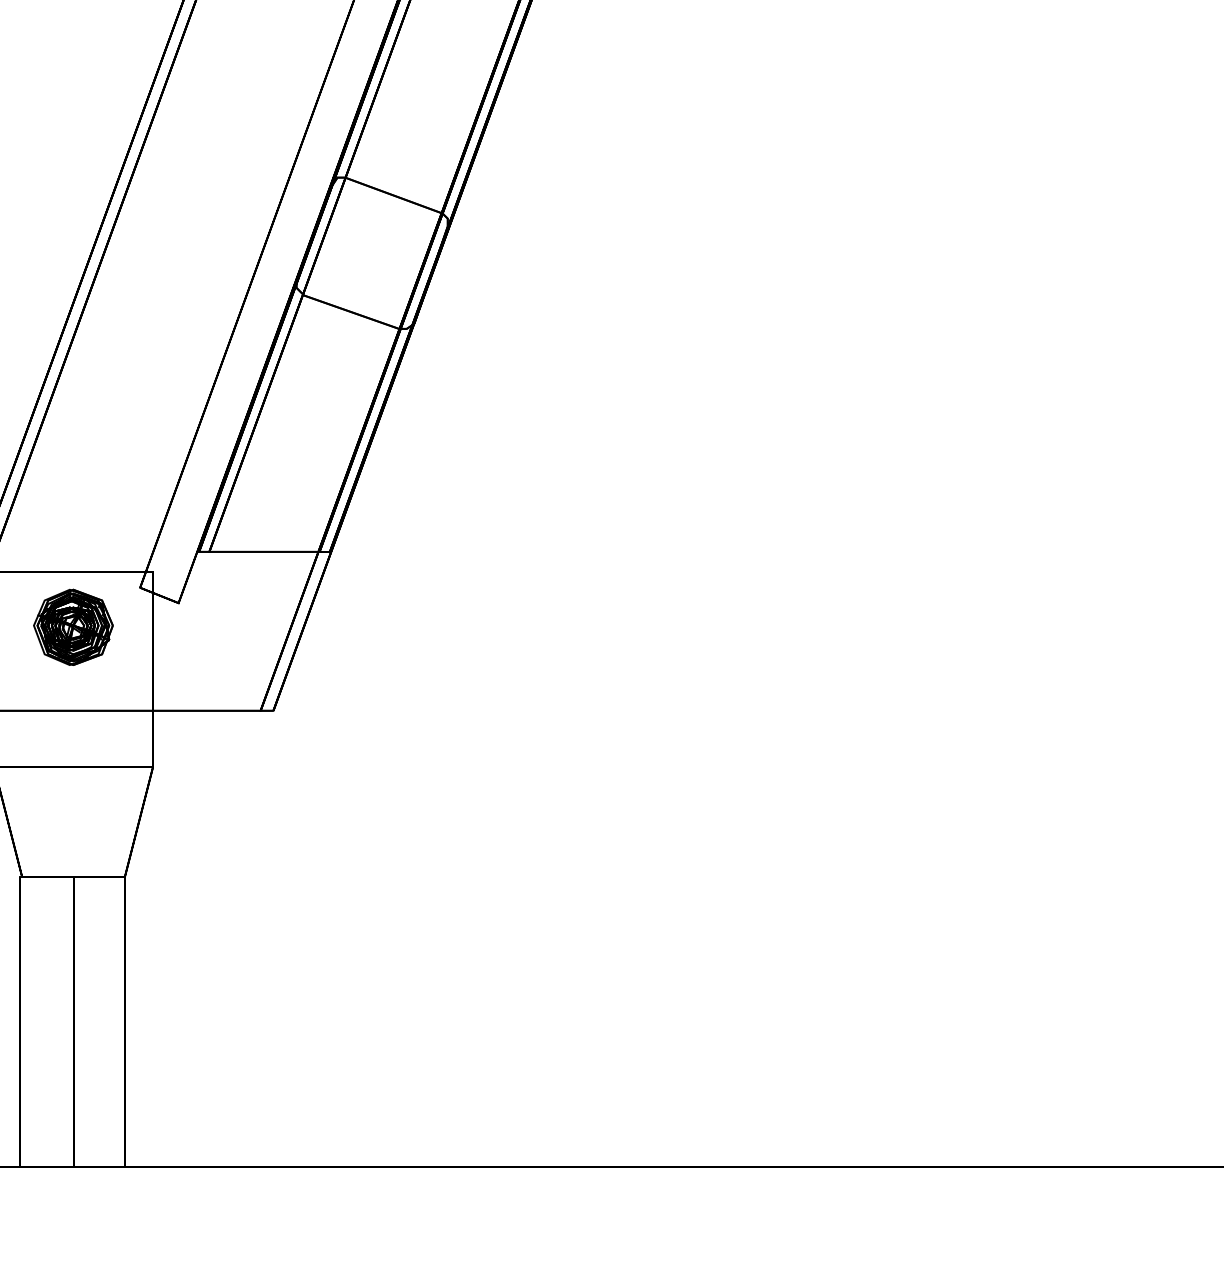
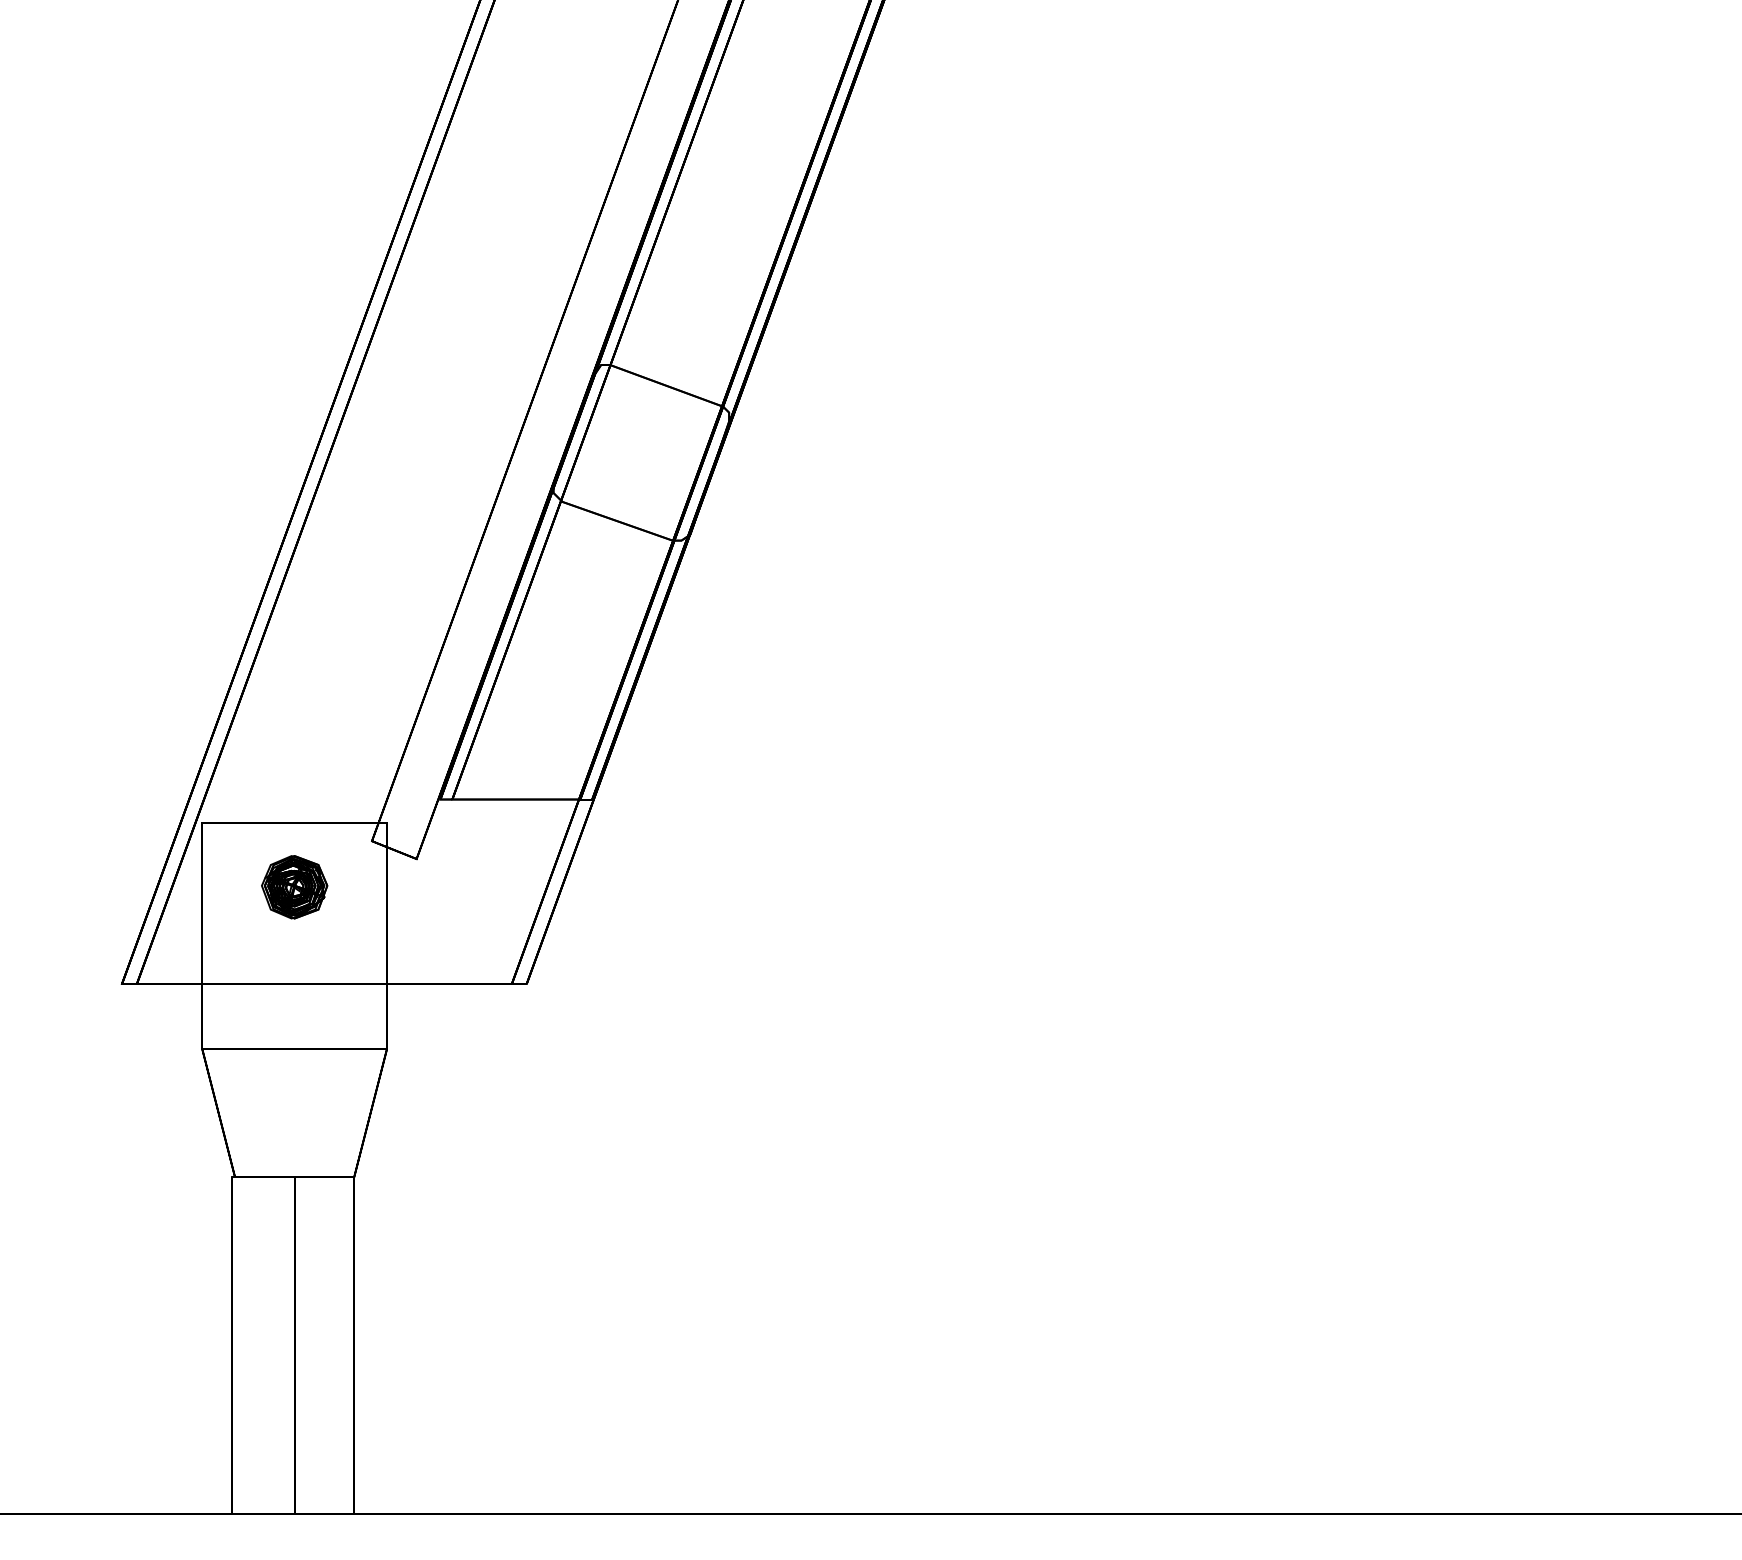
part: (73, 627) -> (294, 887), size x0.71

